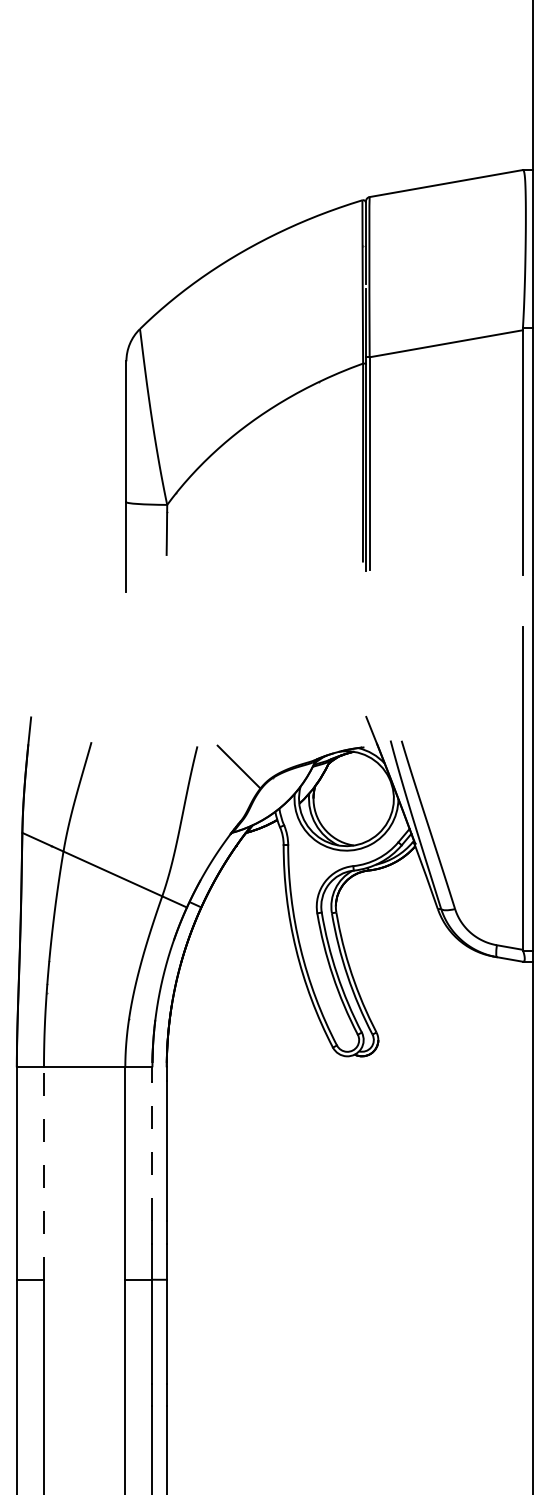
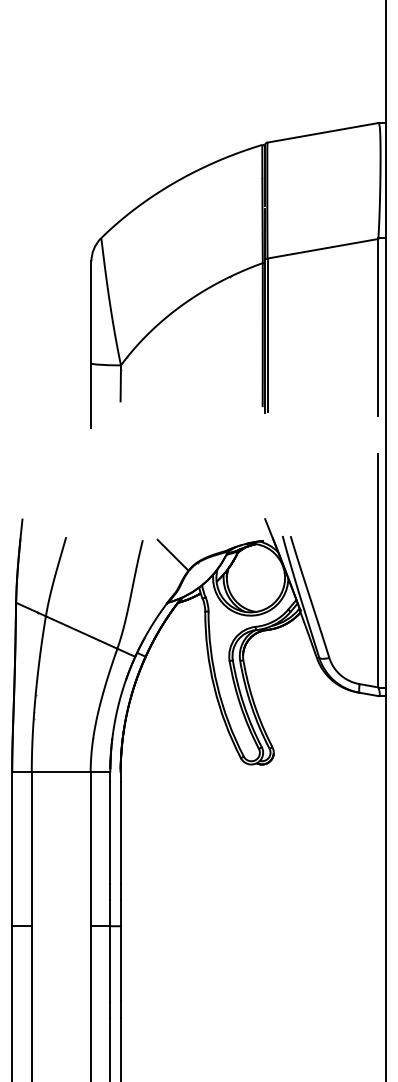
line: (152, 1151) -> (110, 833), dashed -> solid
line: (43, 1173) -> (31, 849), dashed -> solid

